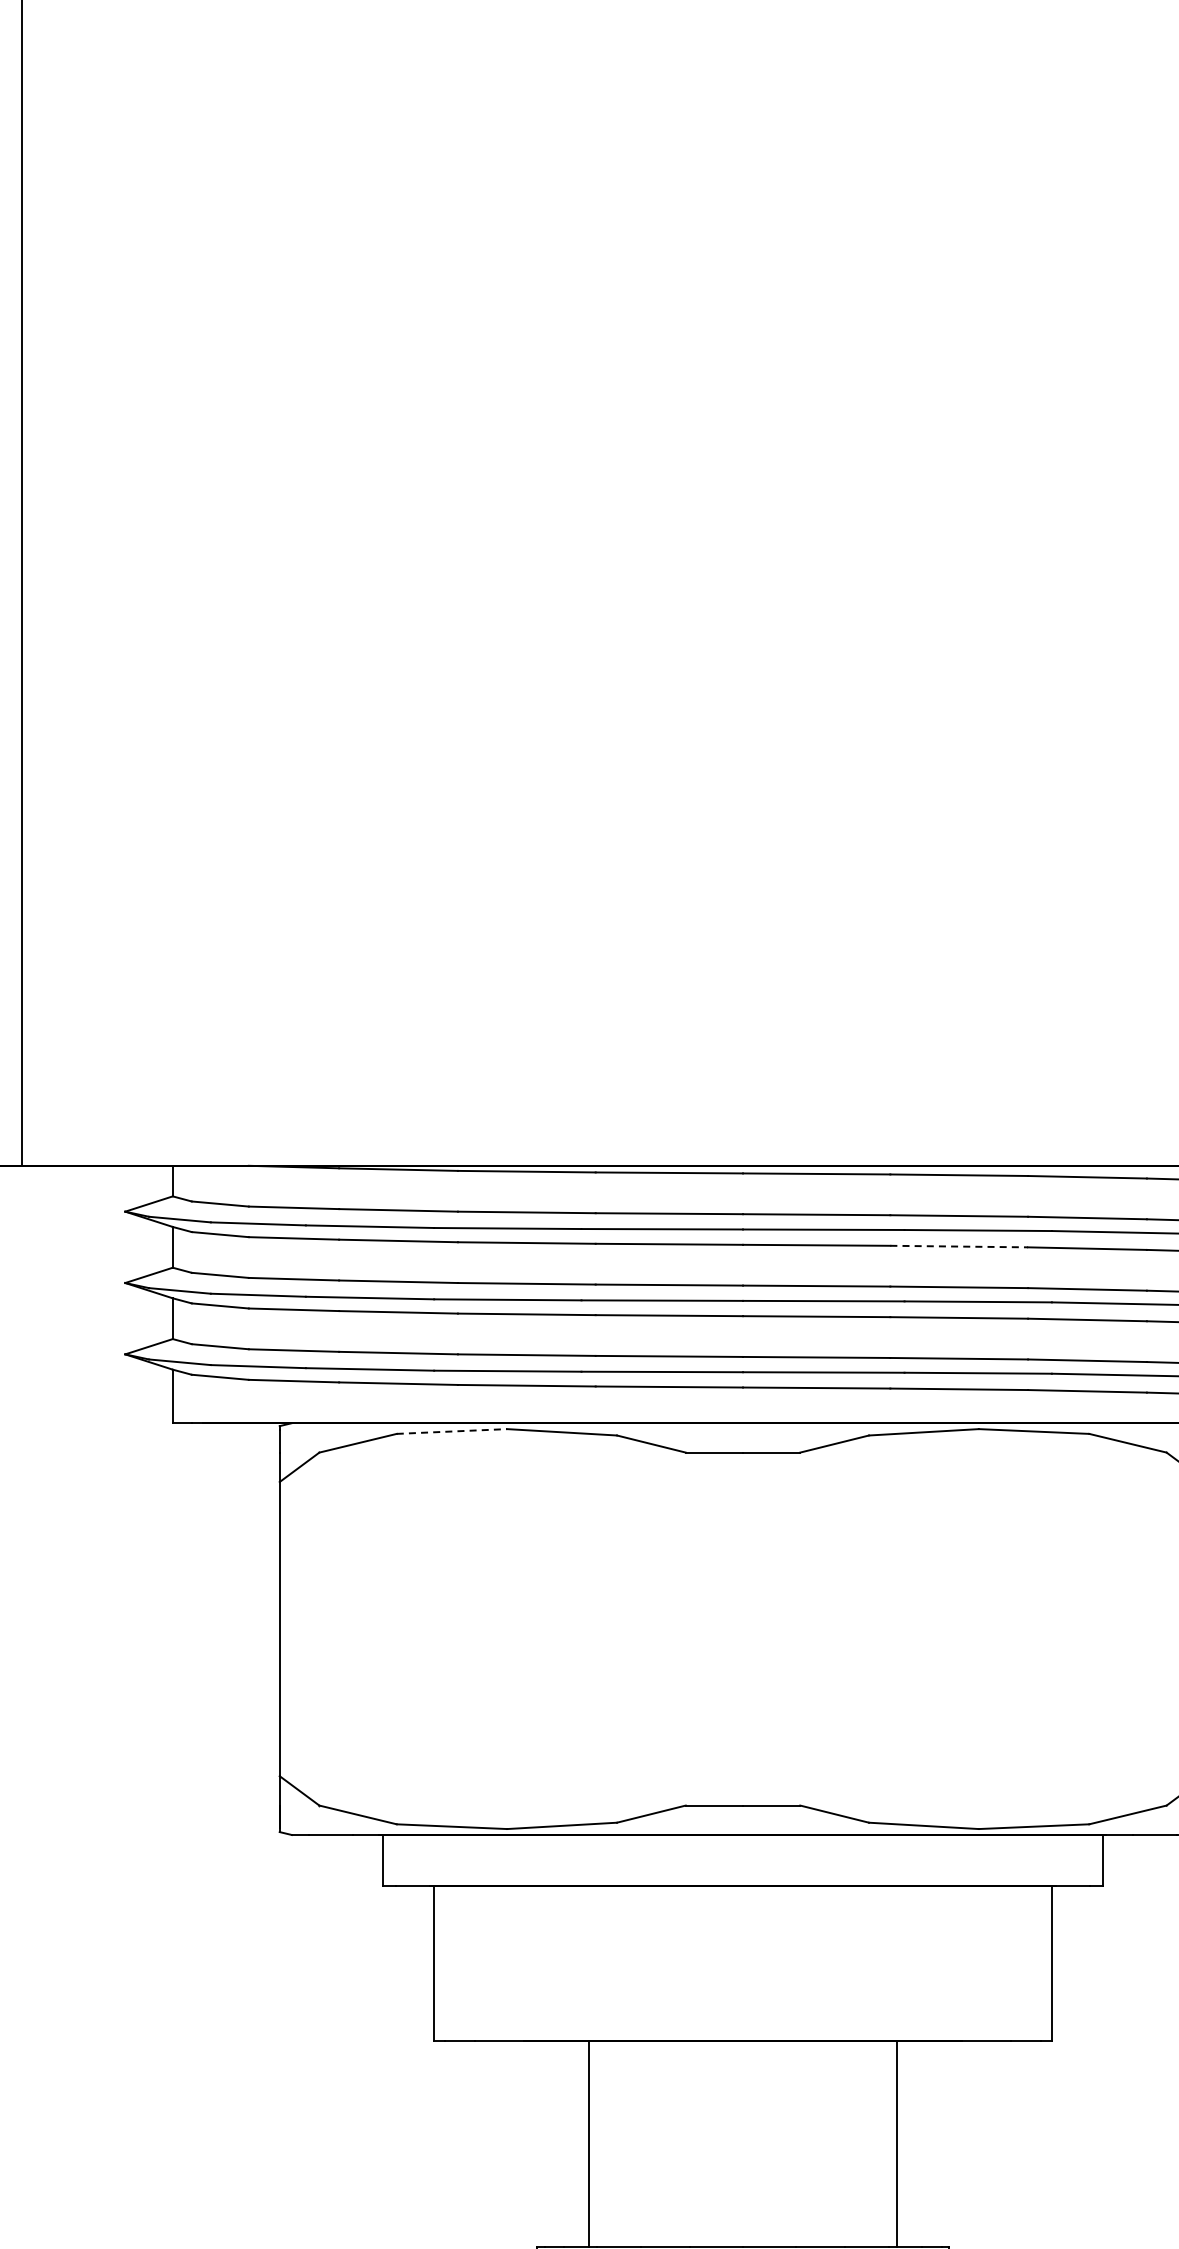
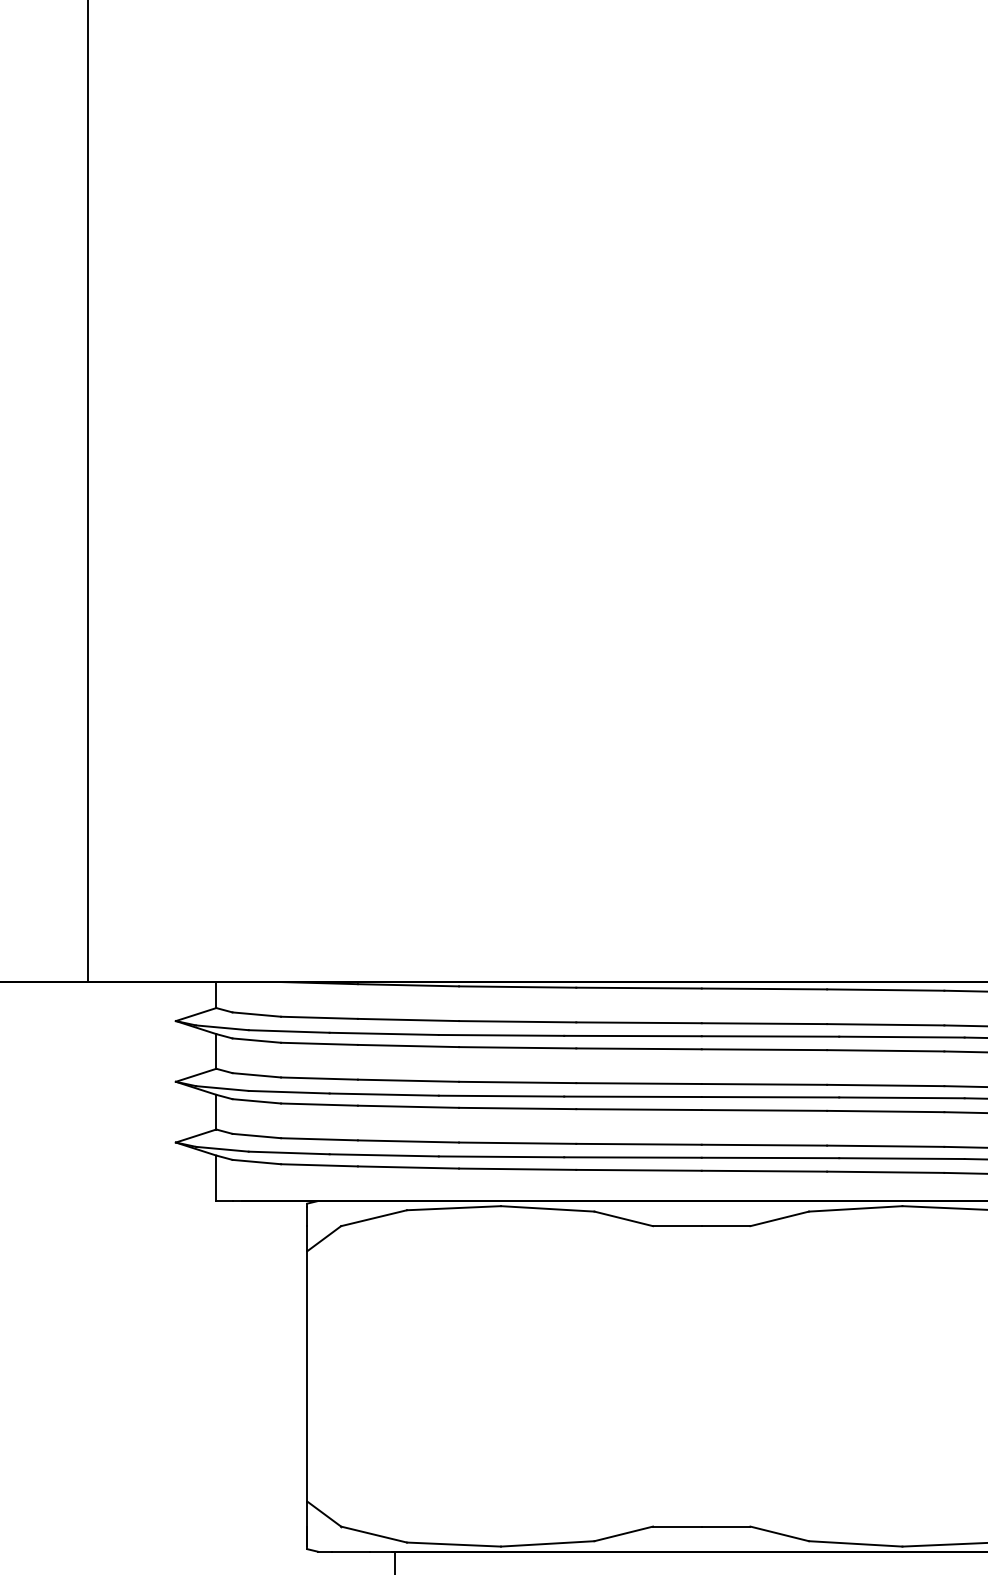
line: (959, 1246) -> (885, 1050), dashed -> solid
line: (452, 1431) -> (454, 1208), dashed -> solid

